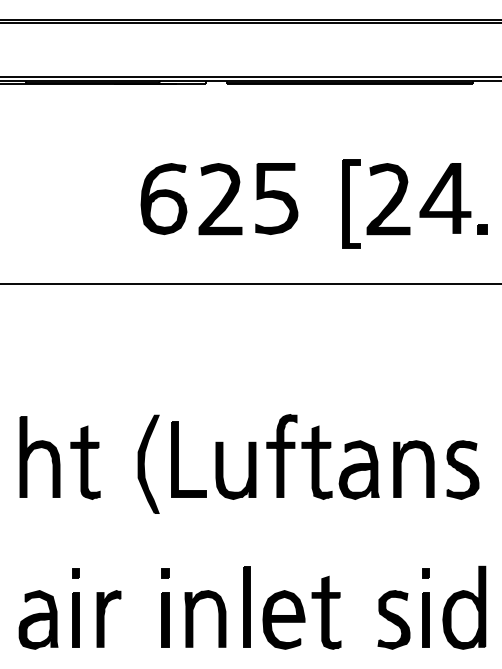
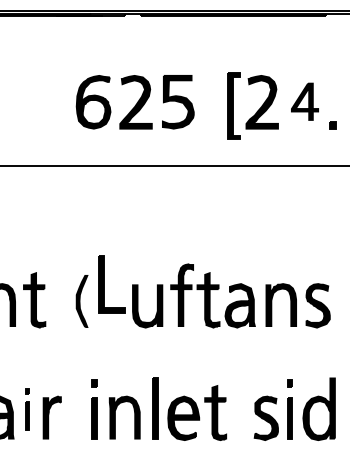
part: (445, 198) -> (305, 101), size x0.7
part: (178, 459) -> (104, 284), moved
part: (148, 463) -> (81, 300), size x0.7
part: (75, 607) -> (27, 409), size x0.7

